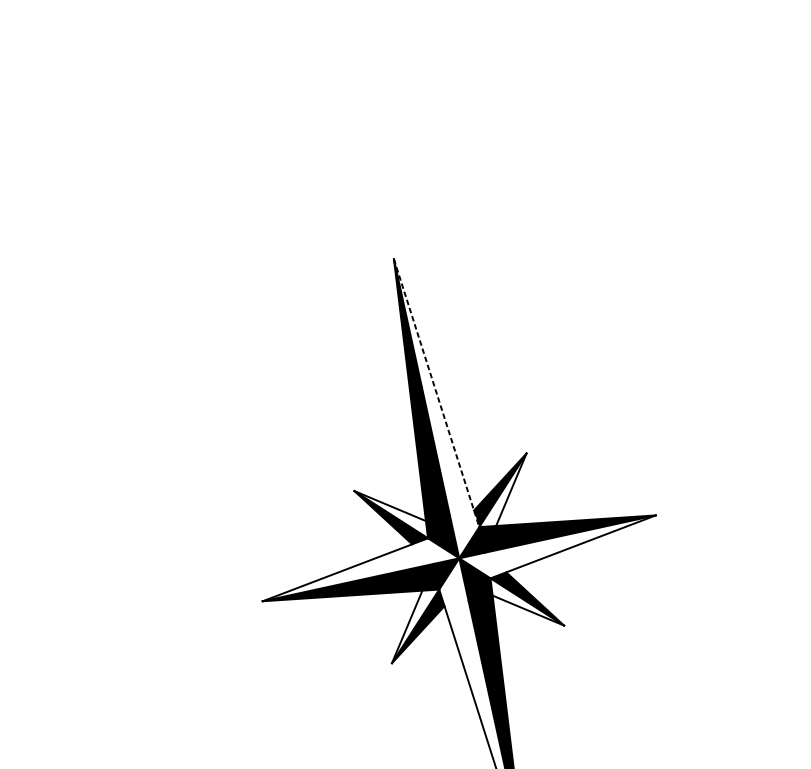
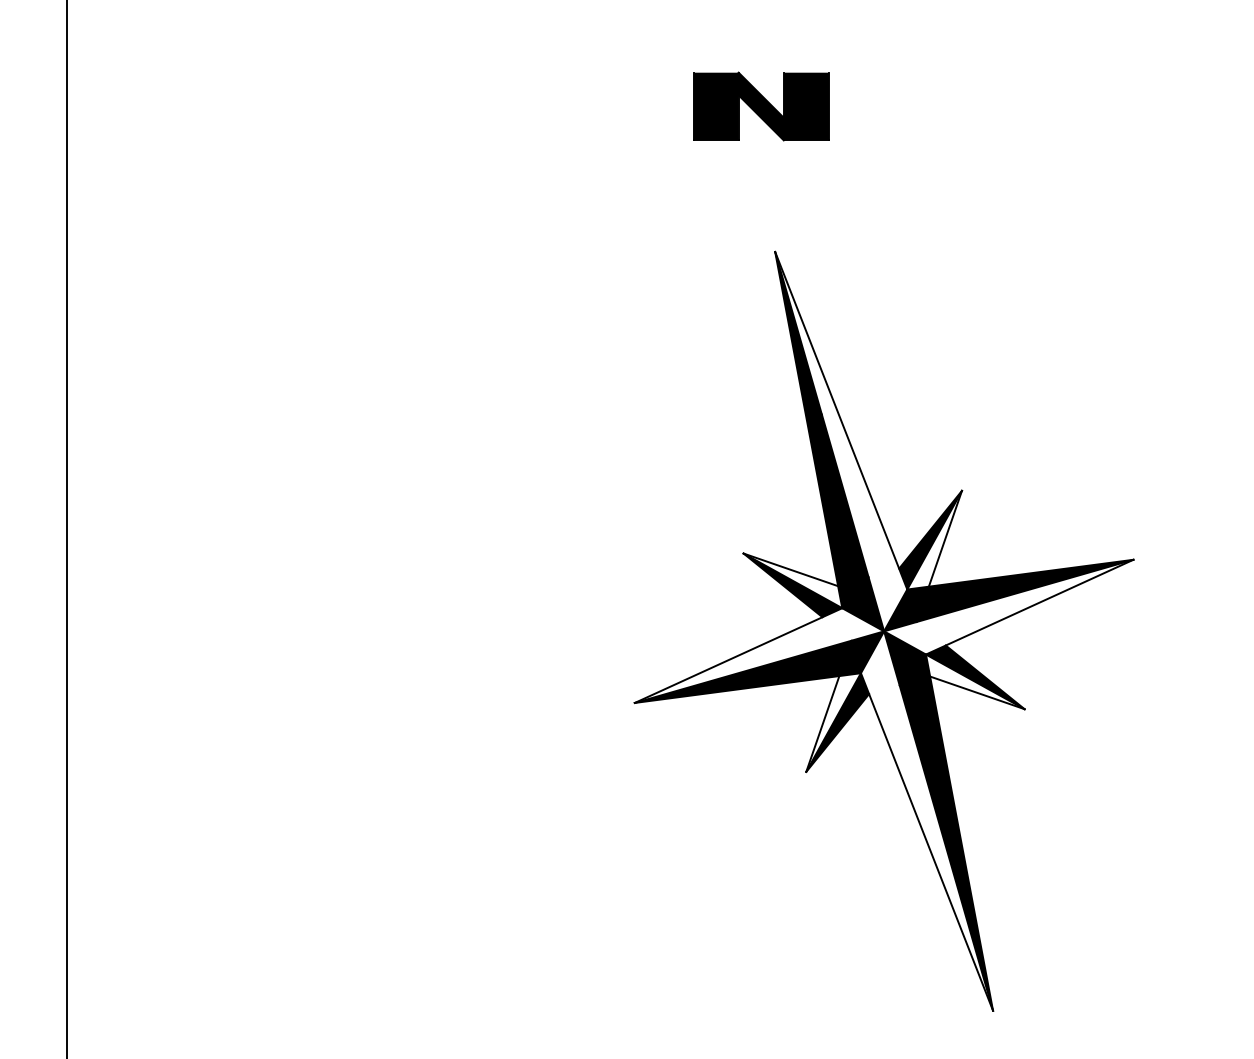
part: (390, 145) -> (761, 106), added
line: (436, 393) -> (841, 421), dashed -> solid

